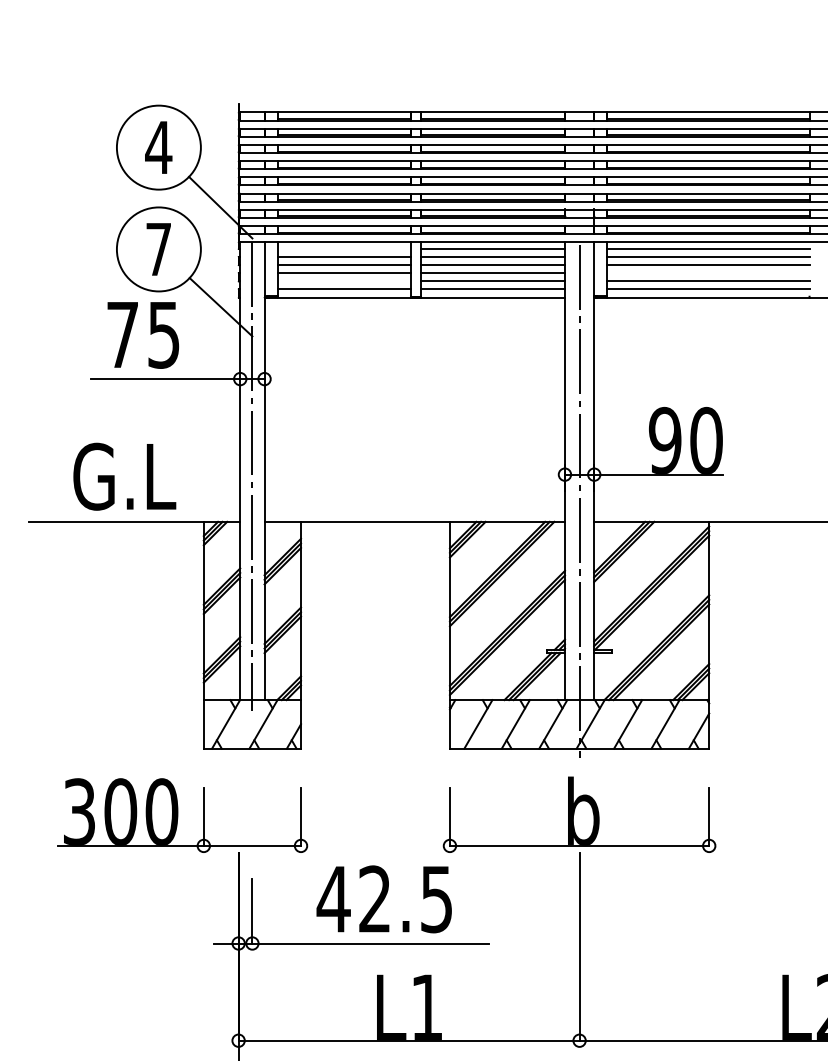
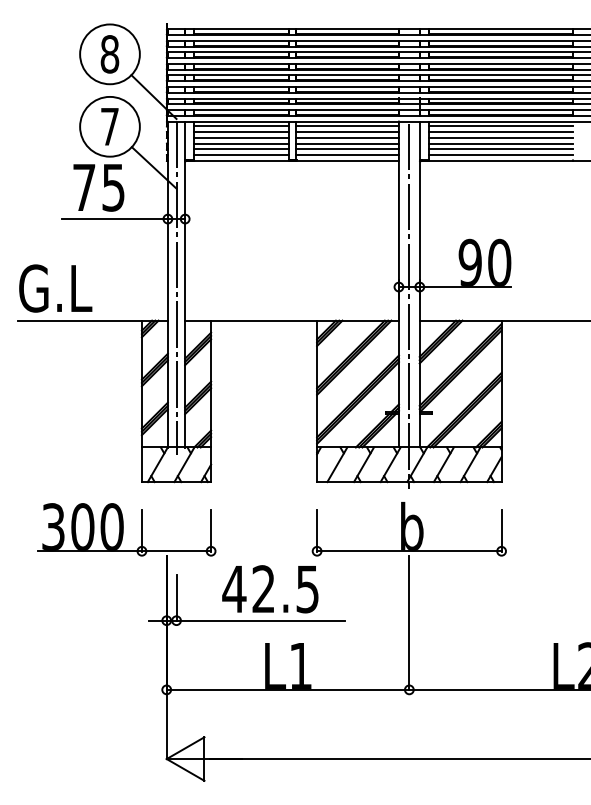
text: (158, 147) -> (109, 54), 4 -> 8
line: (343, 249) -> (241, 126), added
line: (709, 272) -> (501, 143), added
line: (343, 281) -> (241, 149), added
text: (124, 476) -> (55, 288), moved

